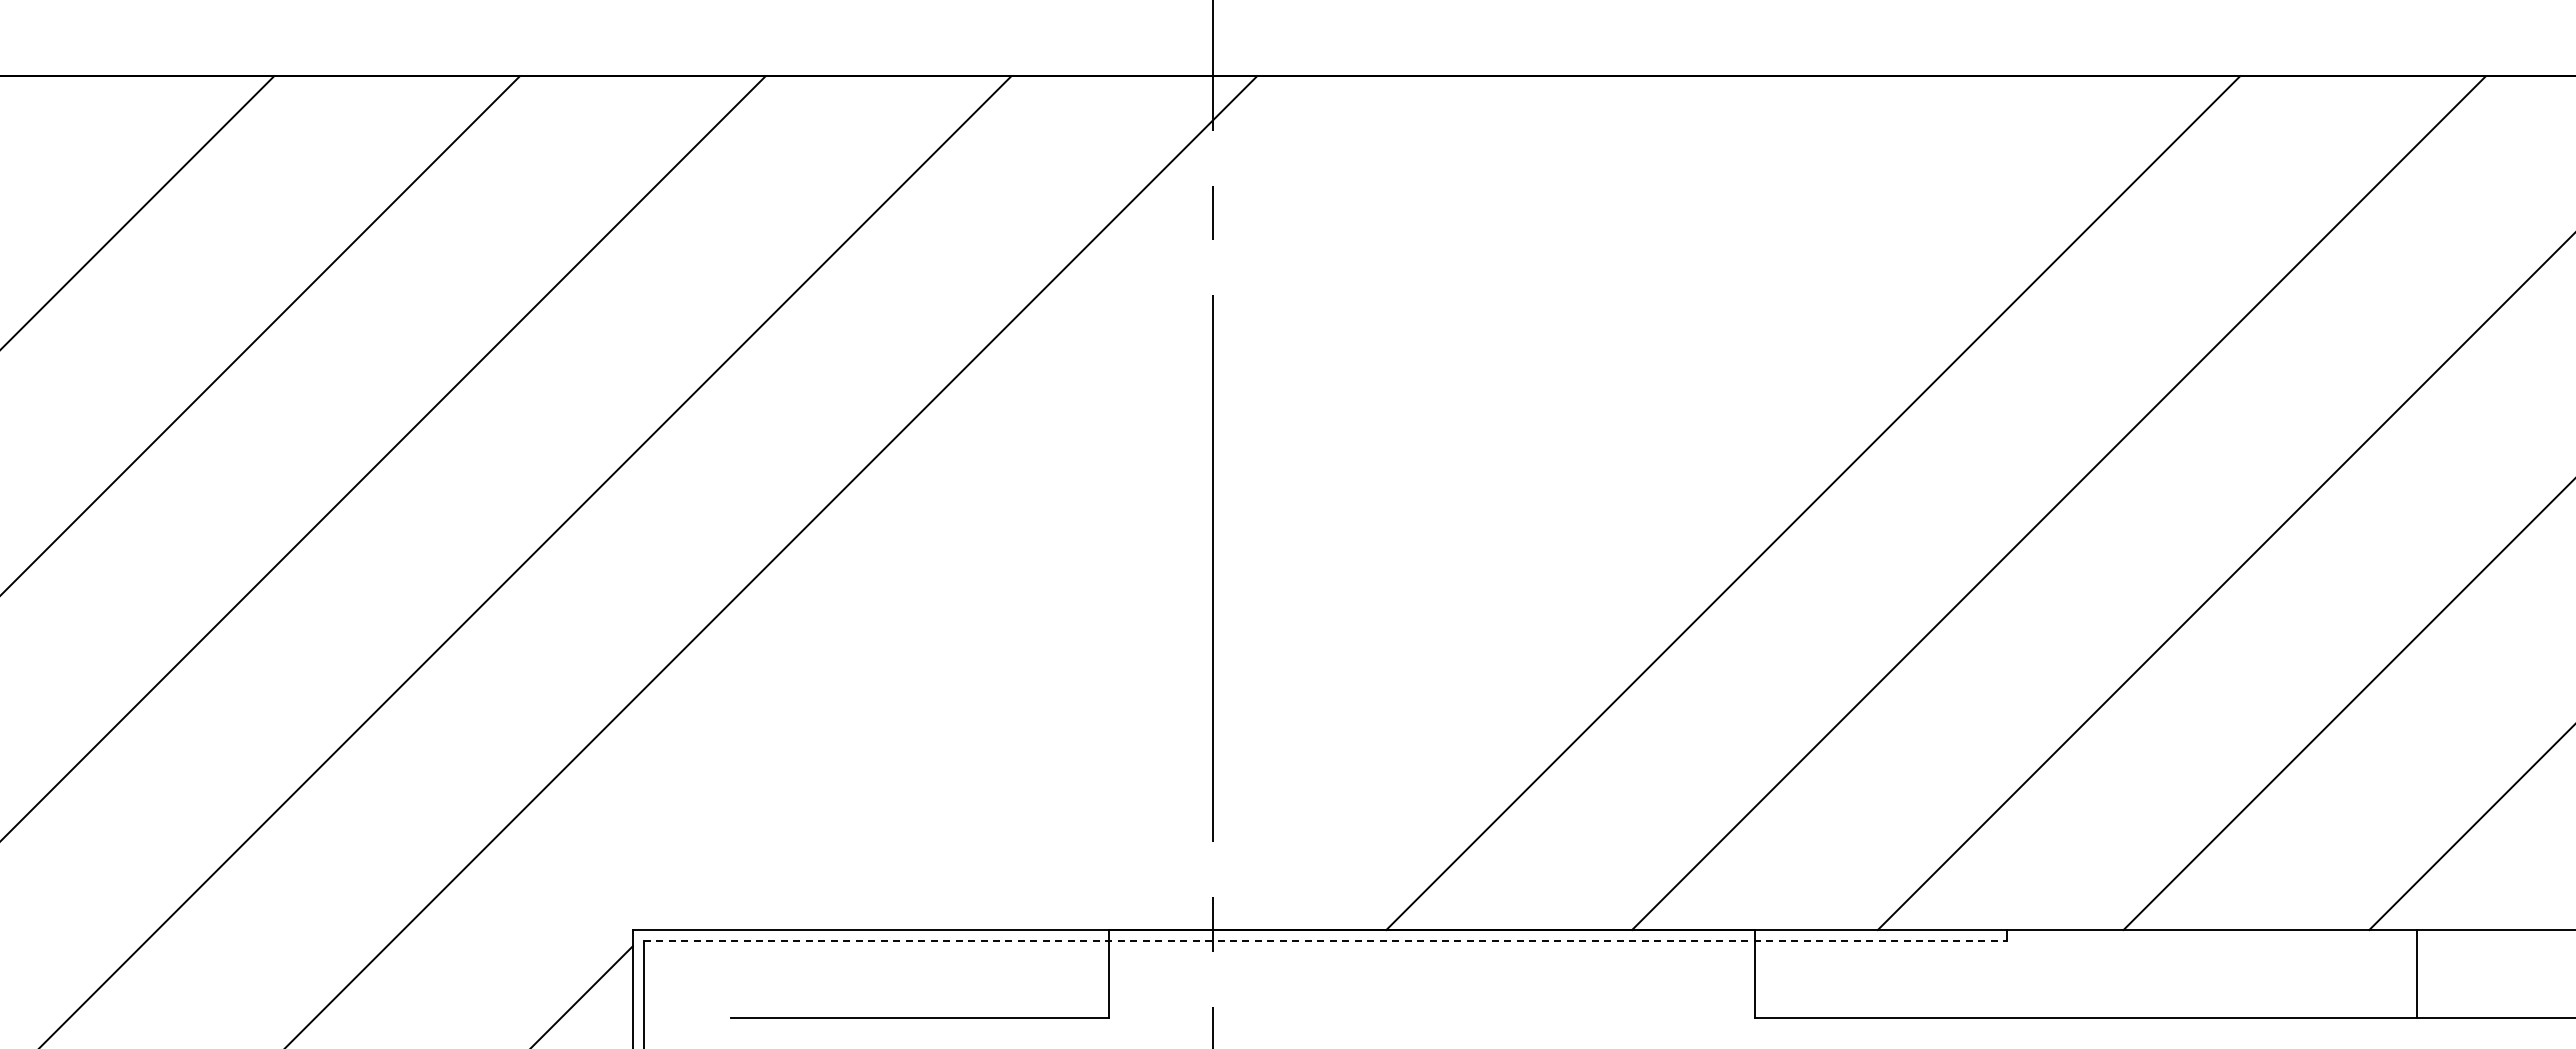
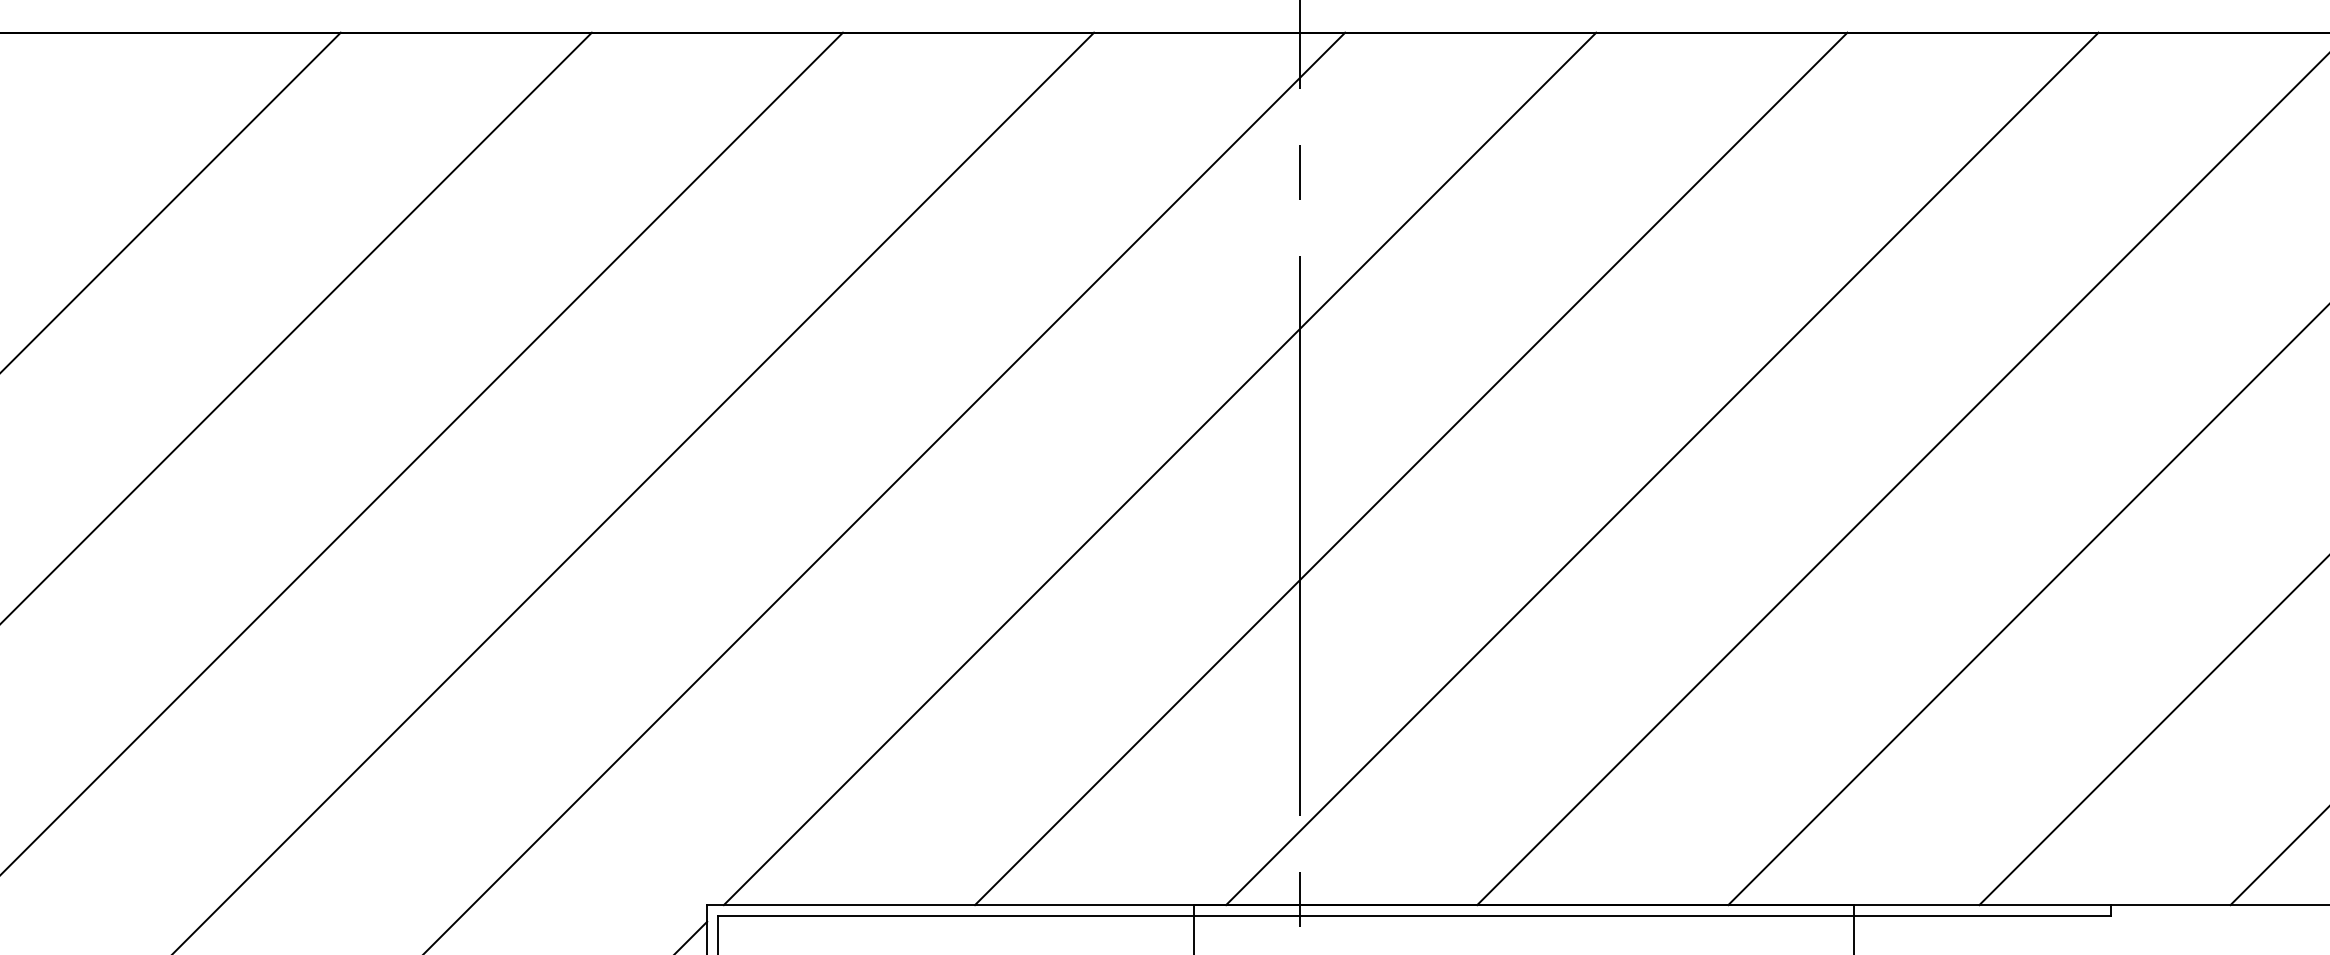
line: (1075, 503) -> (1159, 469), added
line: (1321, 503) -> (1410, 469), added
line: (1567, 503) -> (1662, 469), added
line: (1325, 940) -> (1415, 915), dashed -> solid

